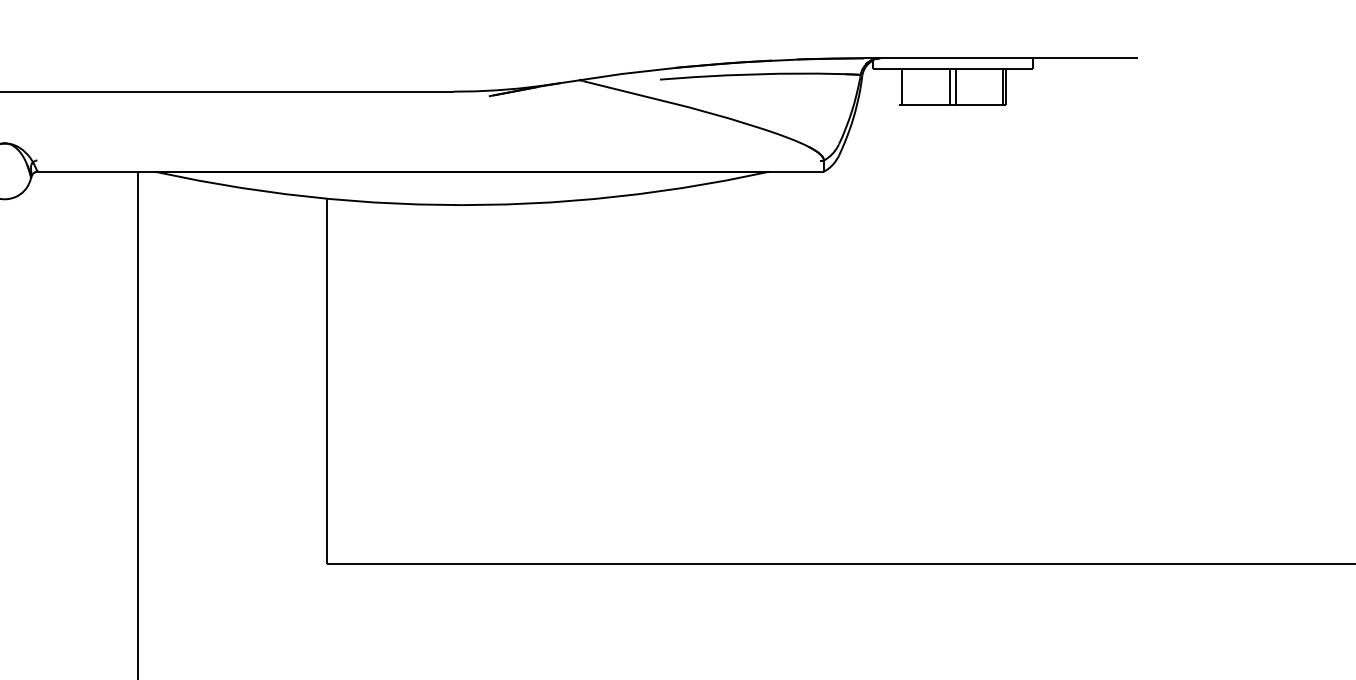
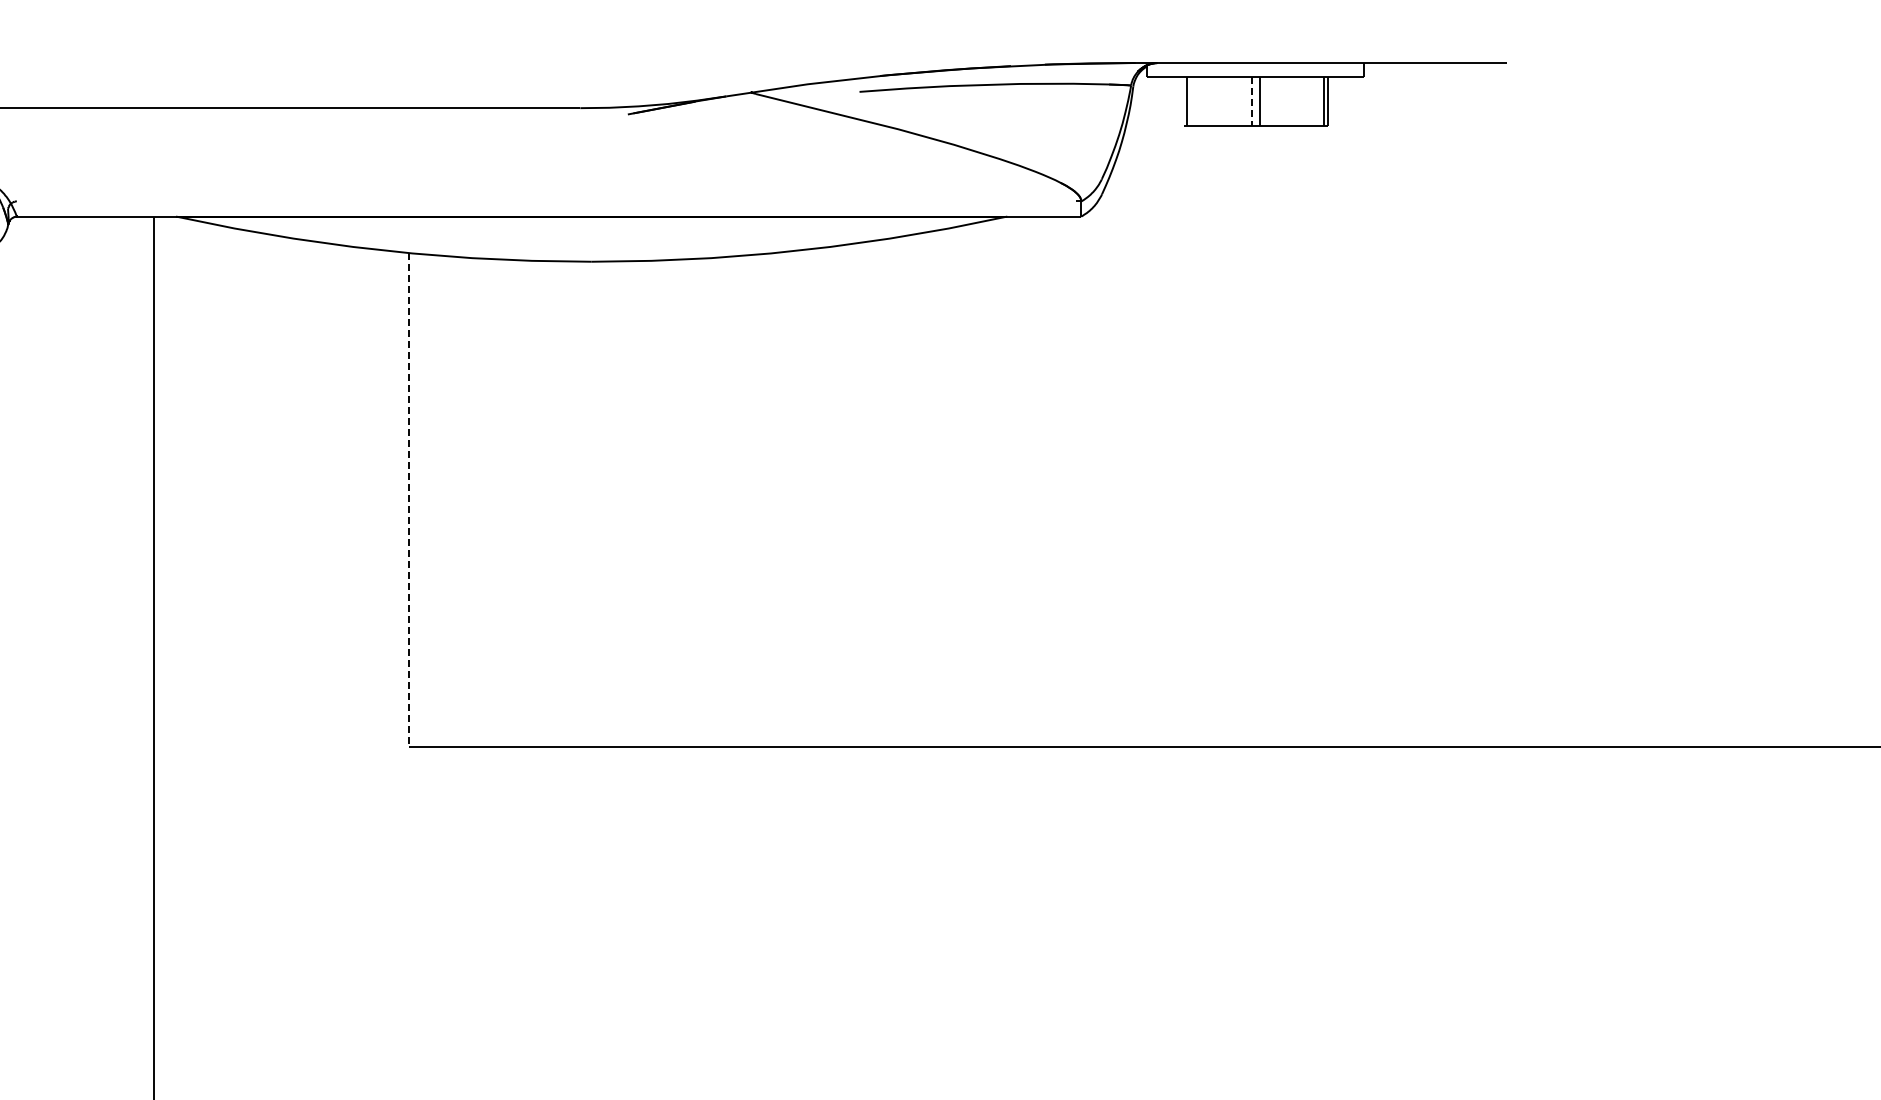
line: (950, 87) -> (1252, 102), solid -> dashed
line: (327, 381) -> (409, 500), solid -> dashed

